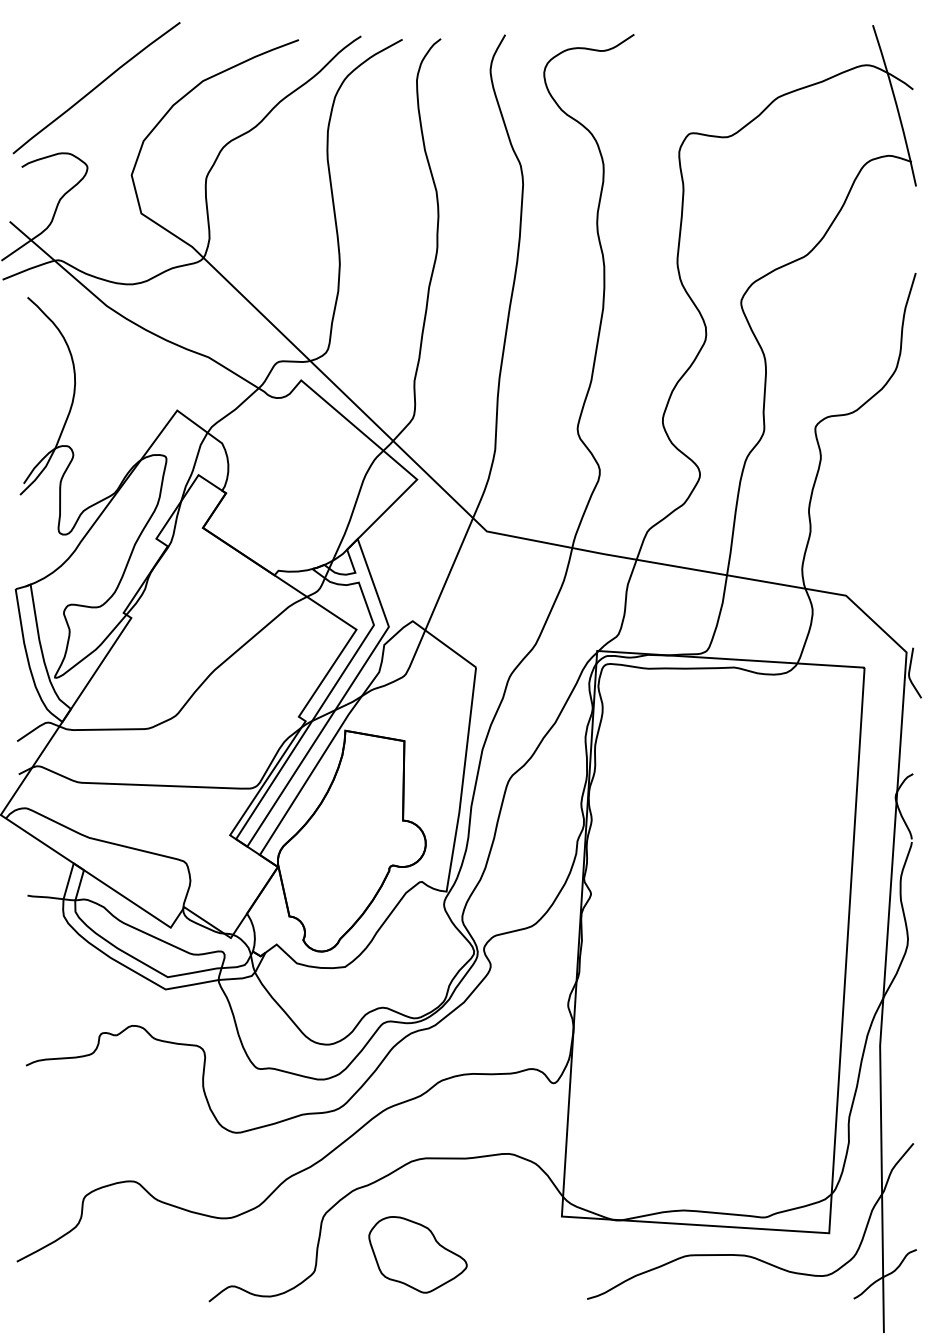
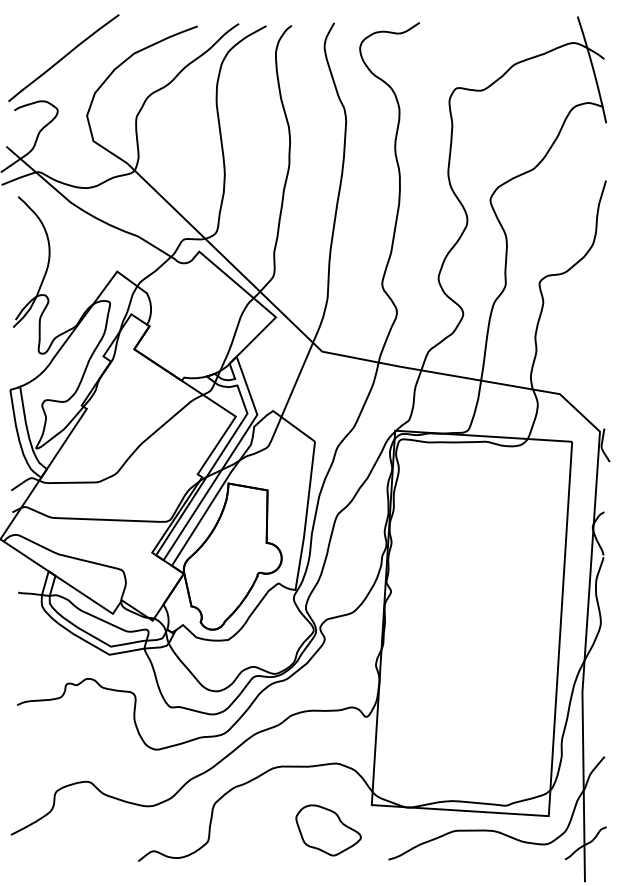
part: (417, 1254) -> (328, 830), moved

